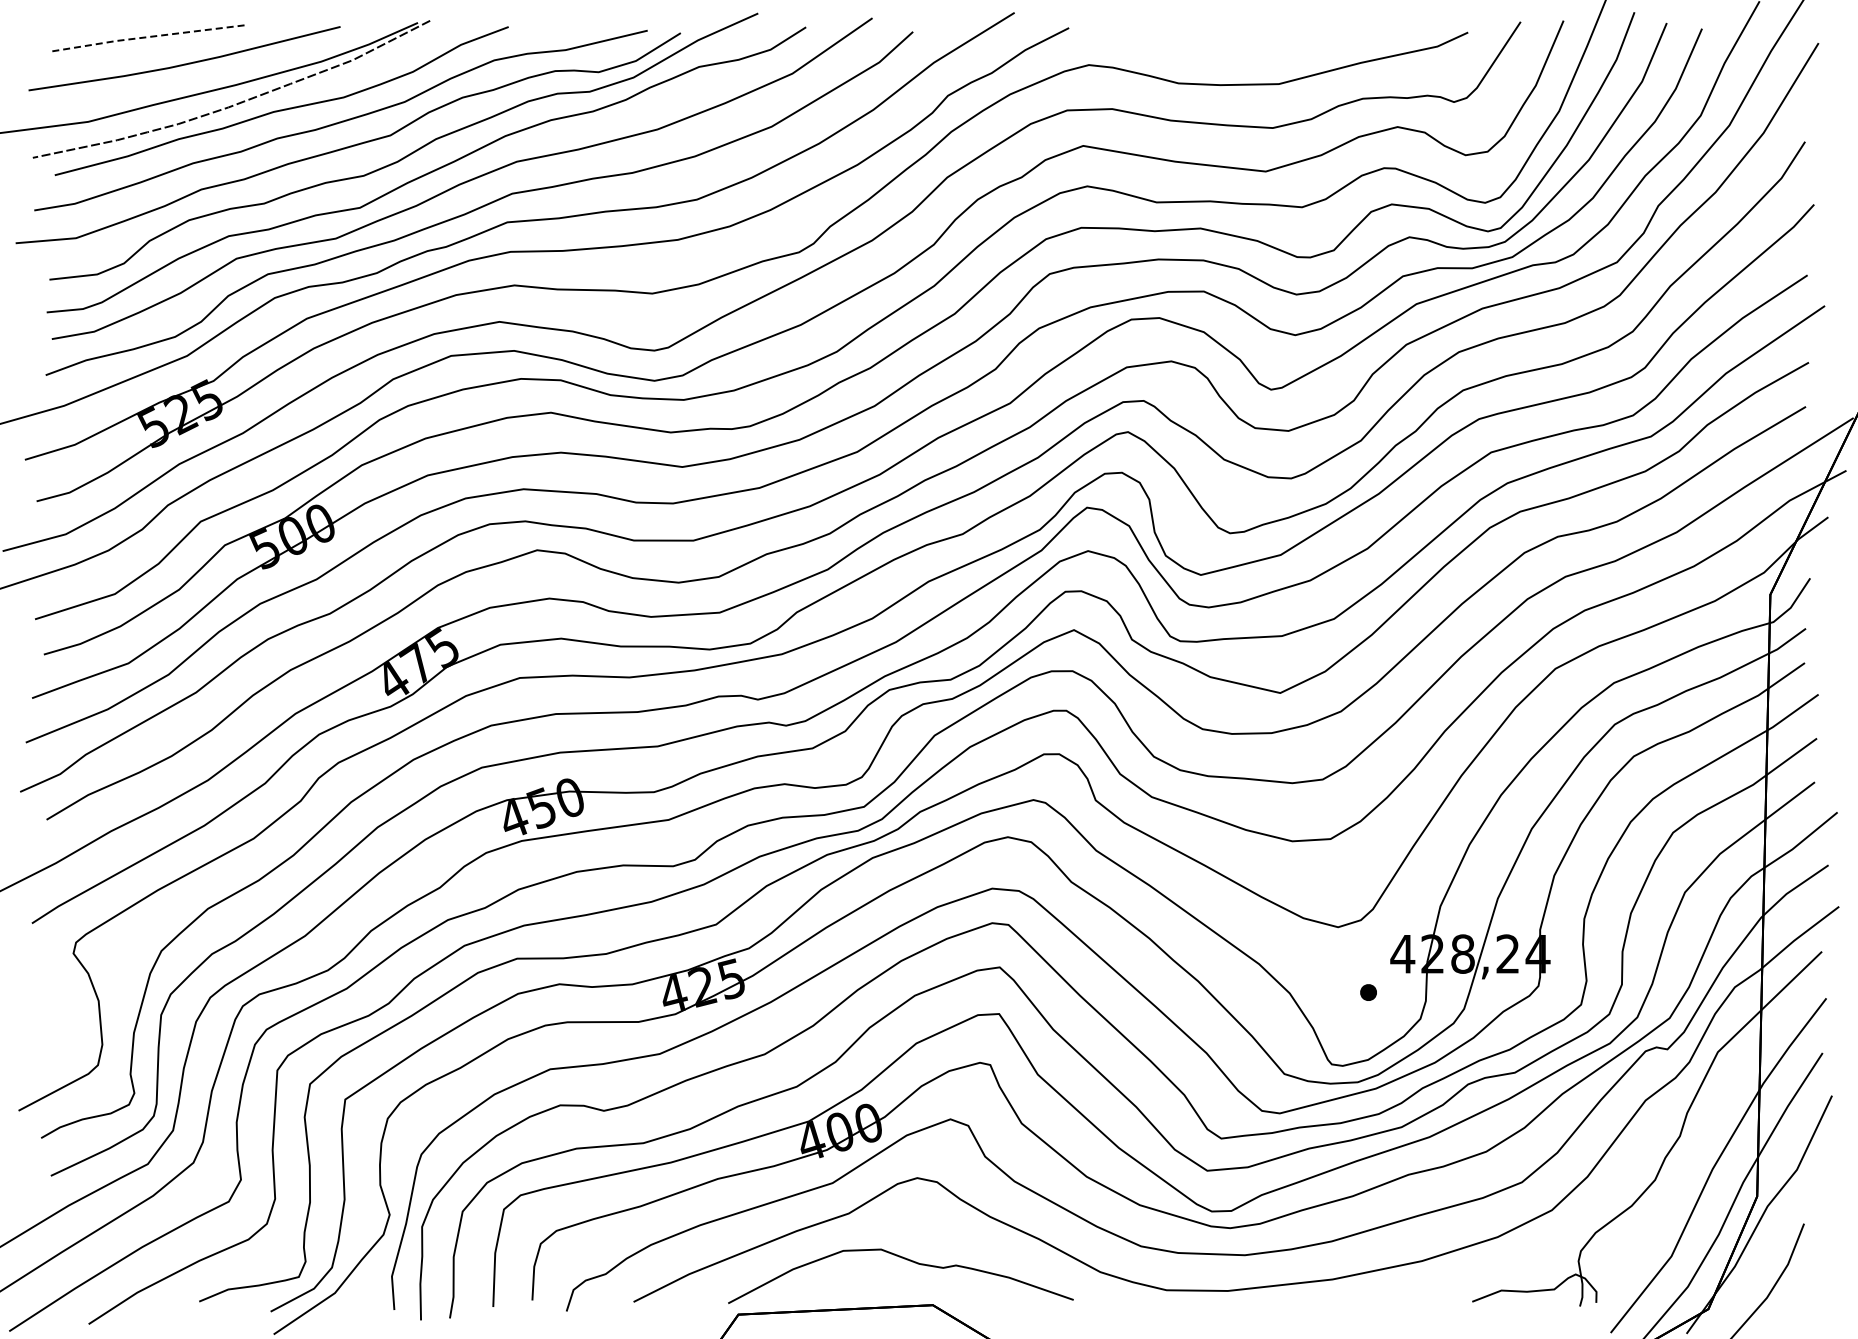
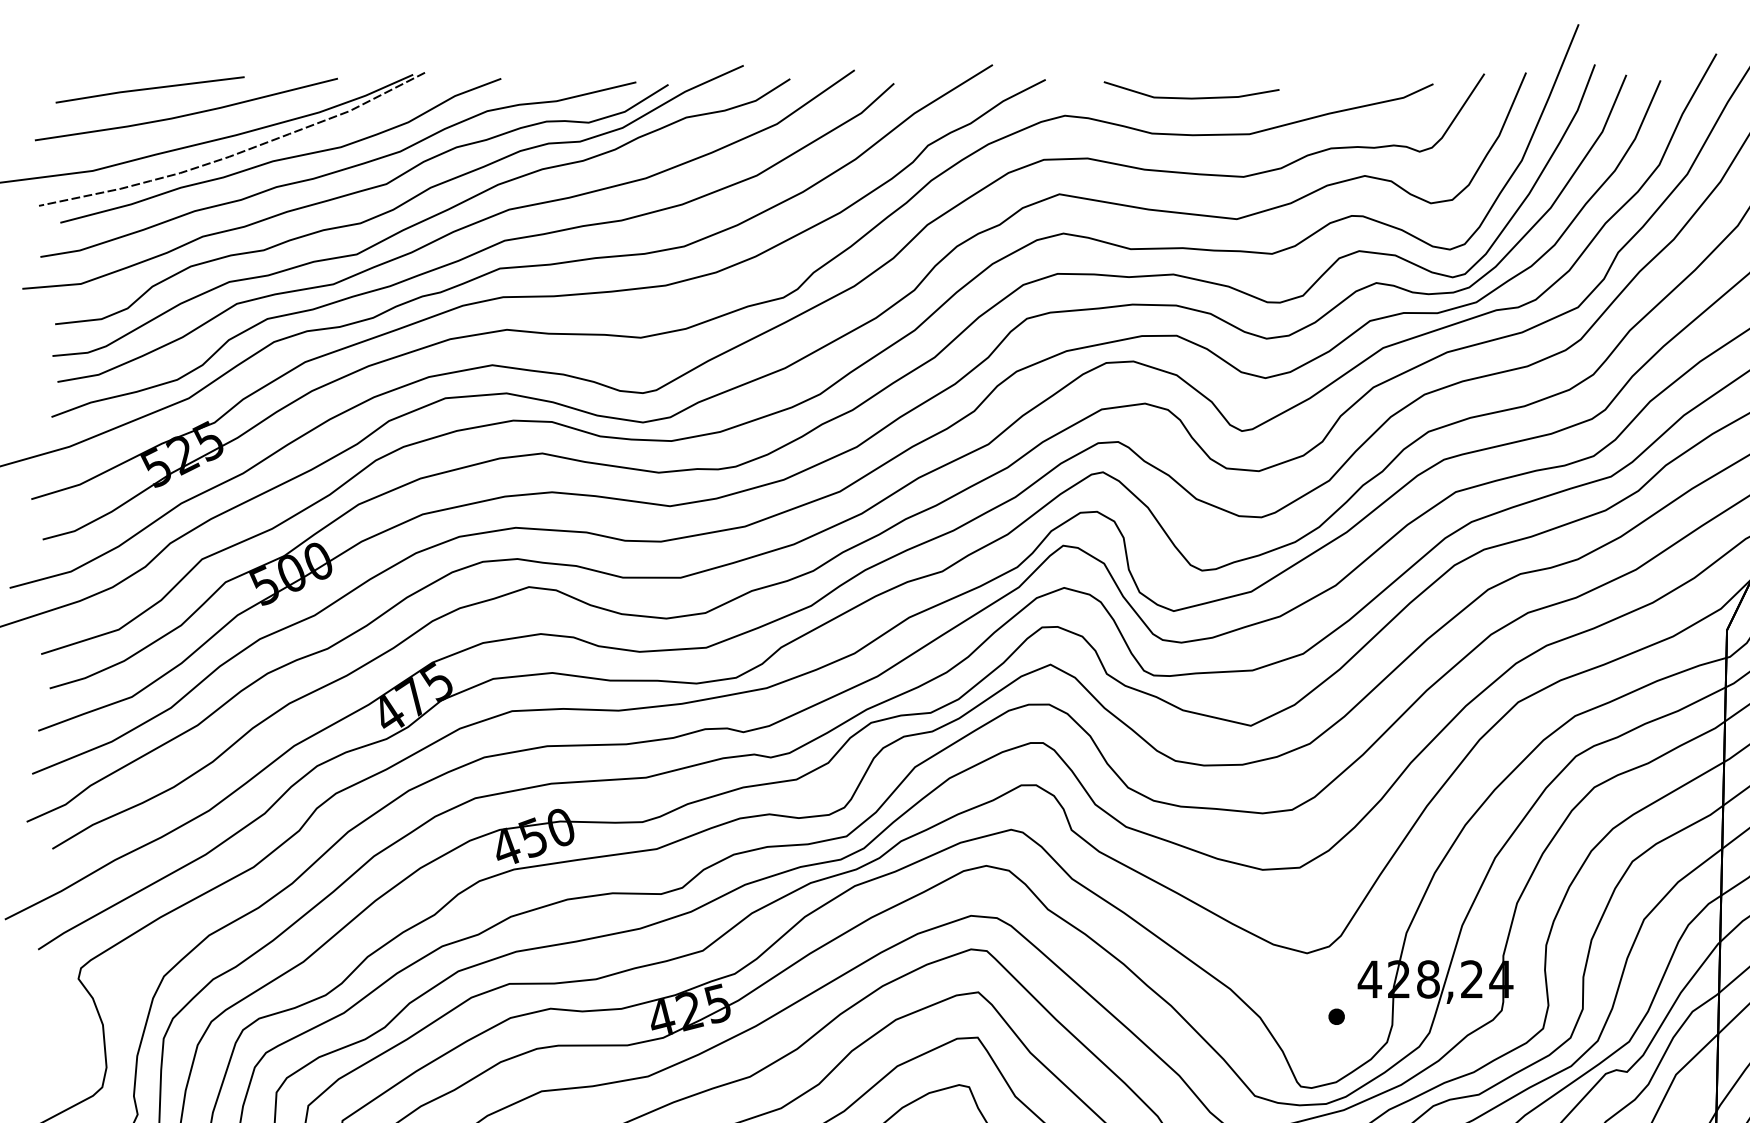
line: (145, 37) -> (148, 88), dashed -> solid
line: (1219, 46) -> (1191, 97), added

